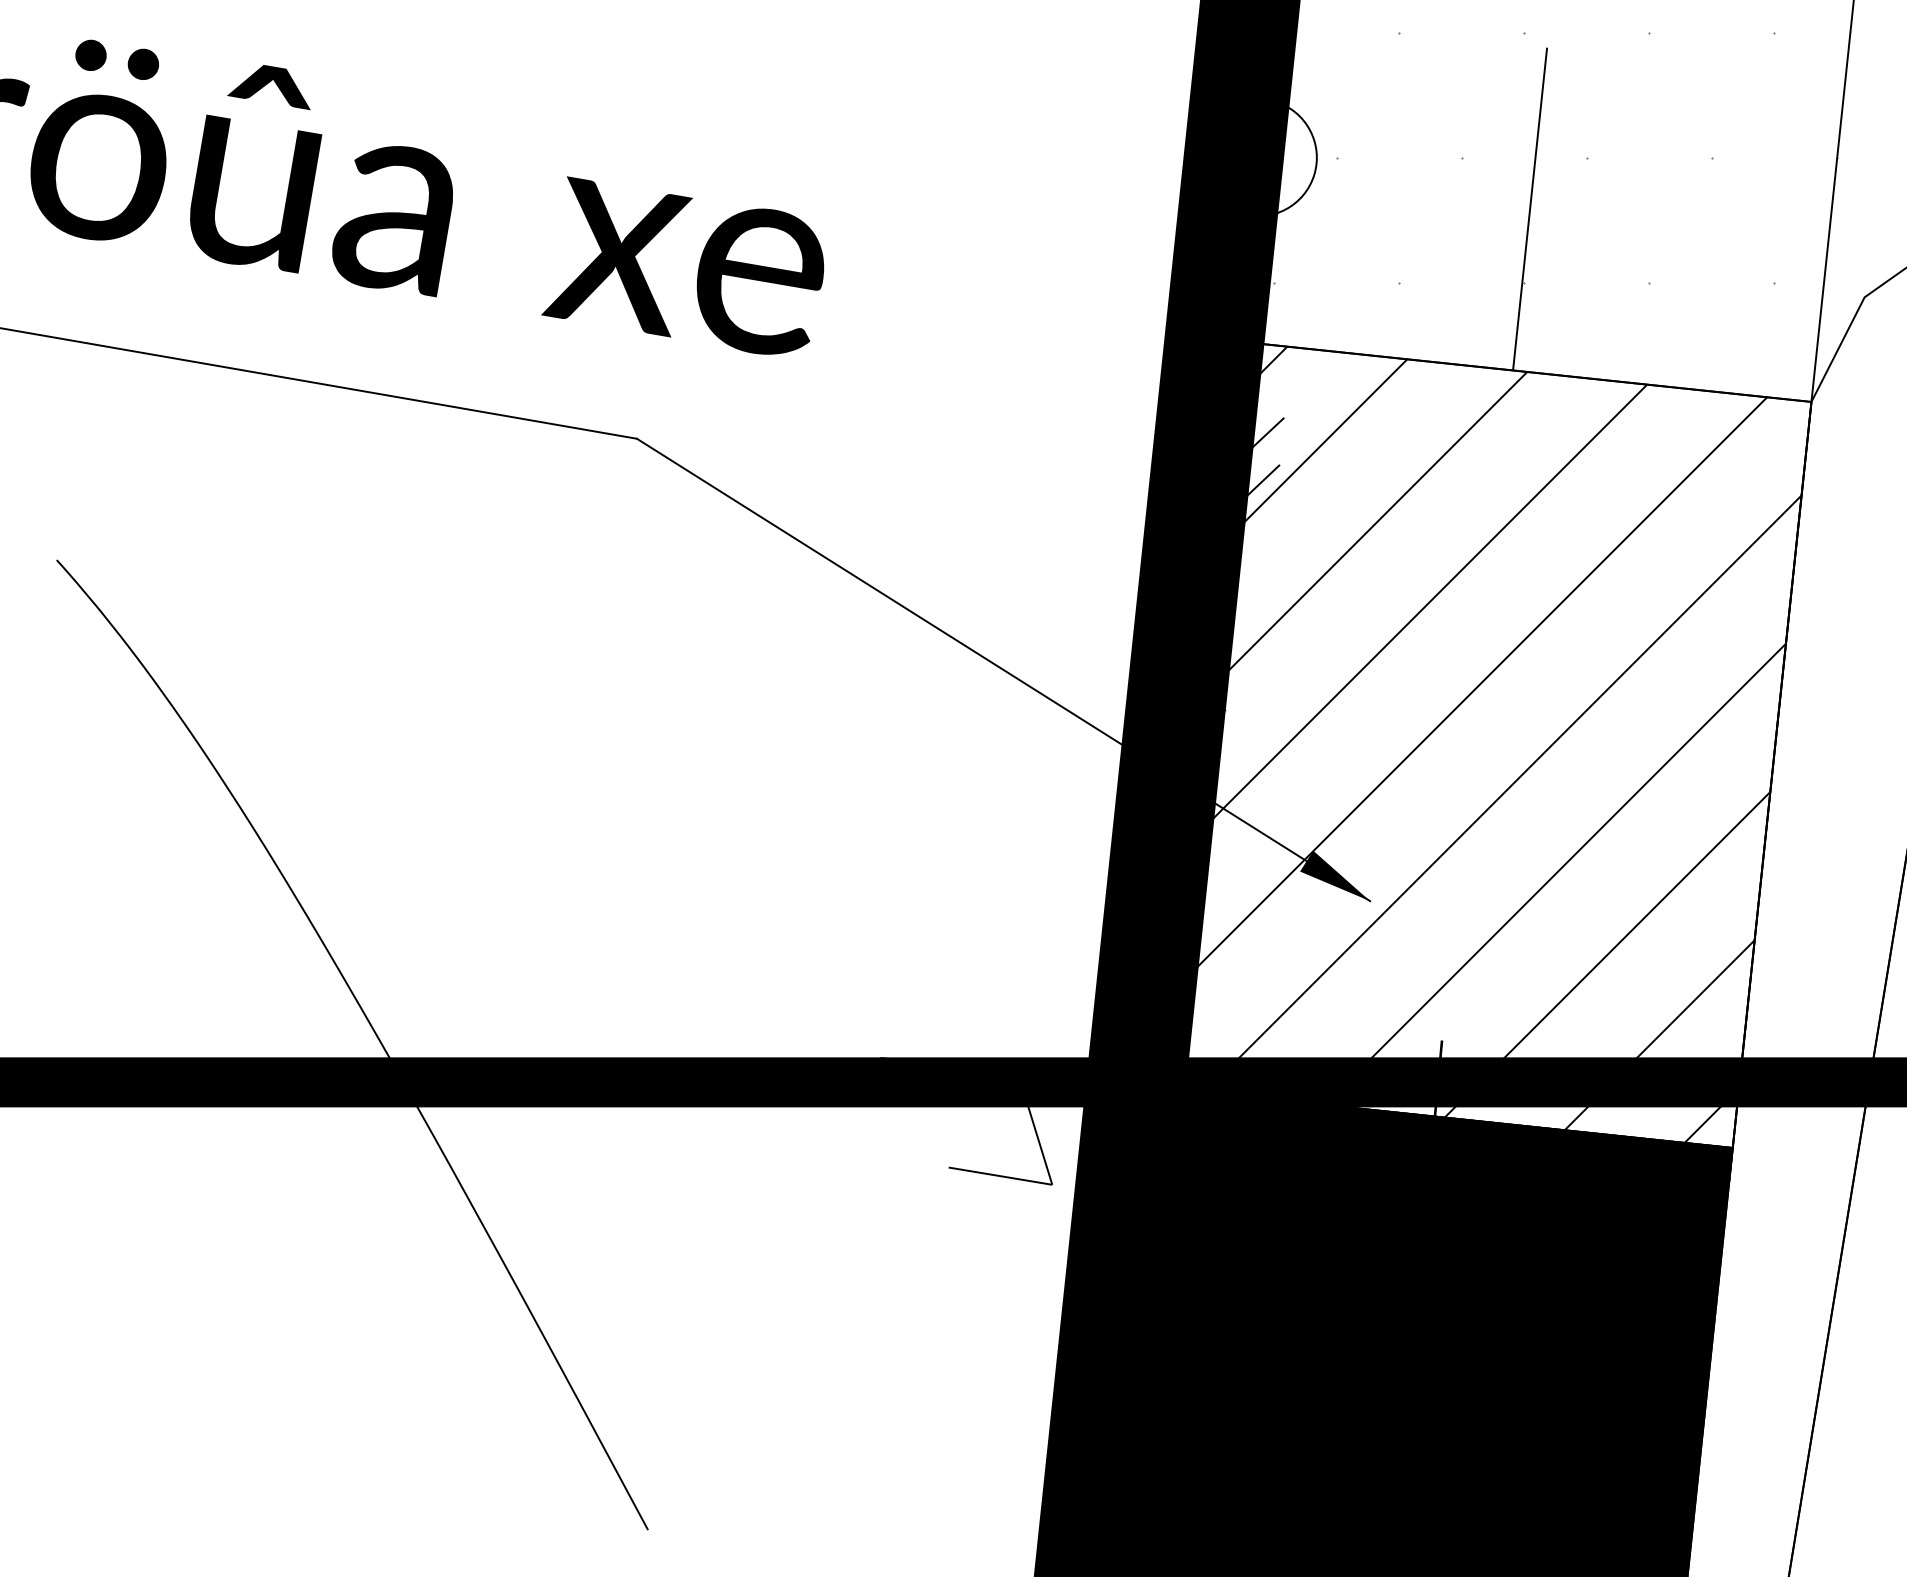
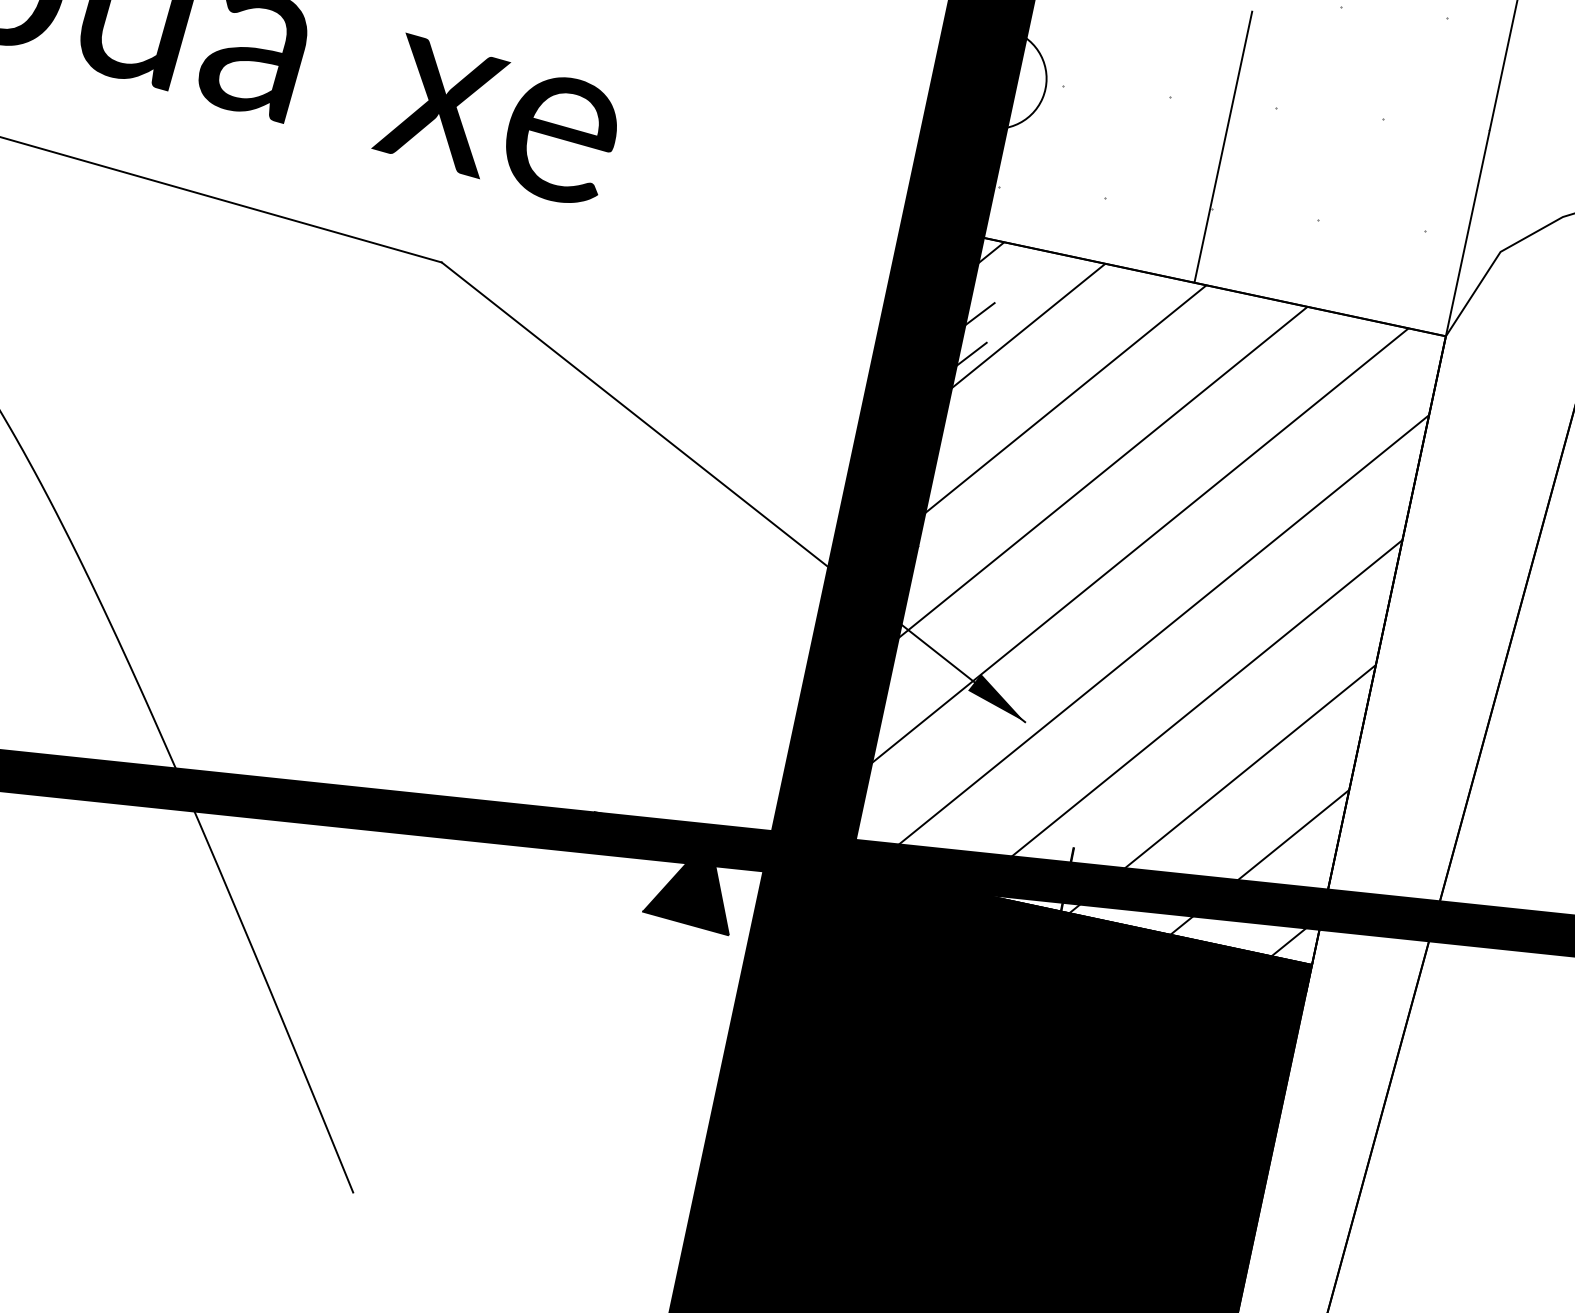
fill: (1000, 1128) -> (689, 882), added

